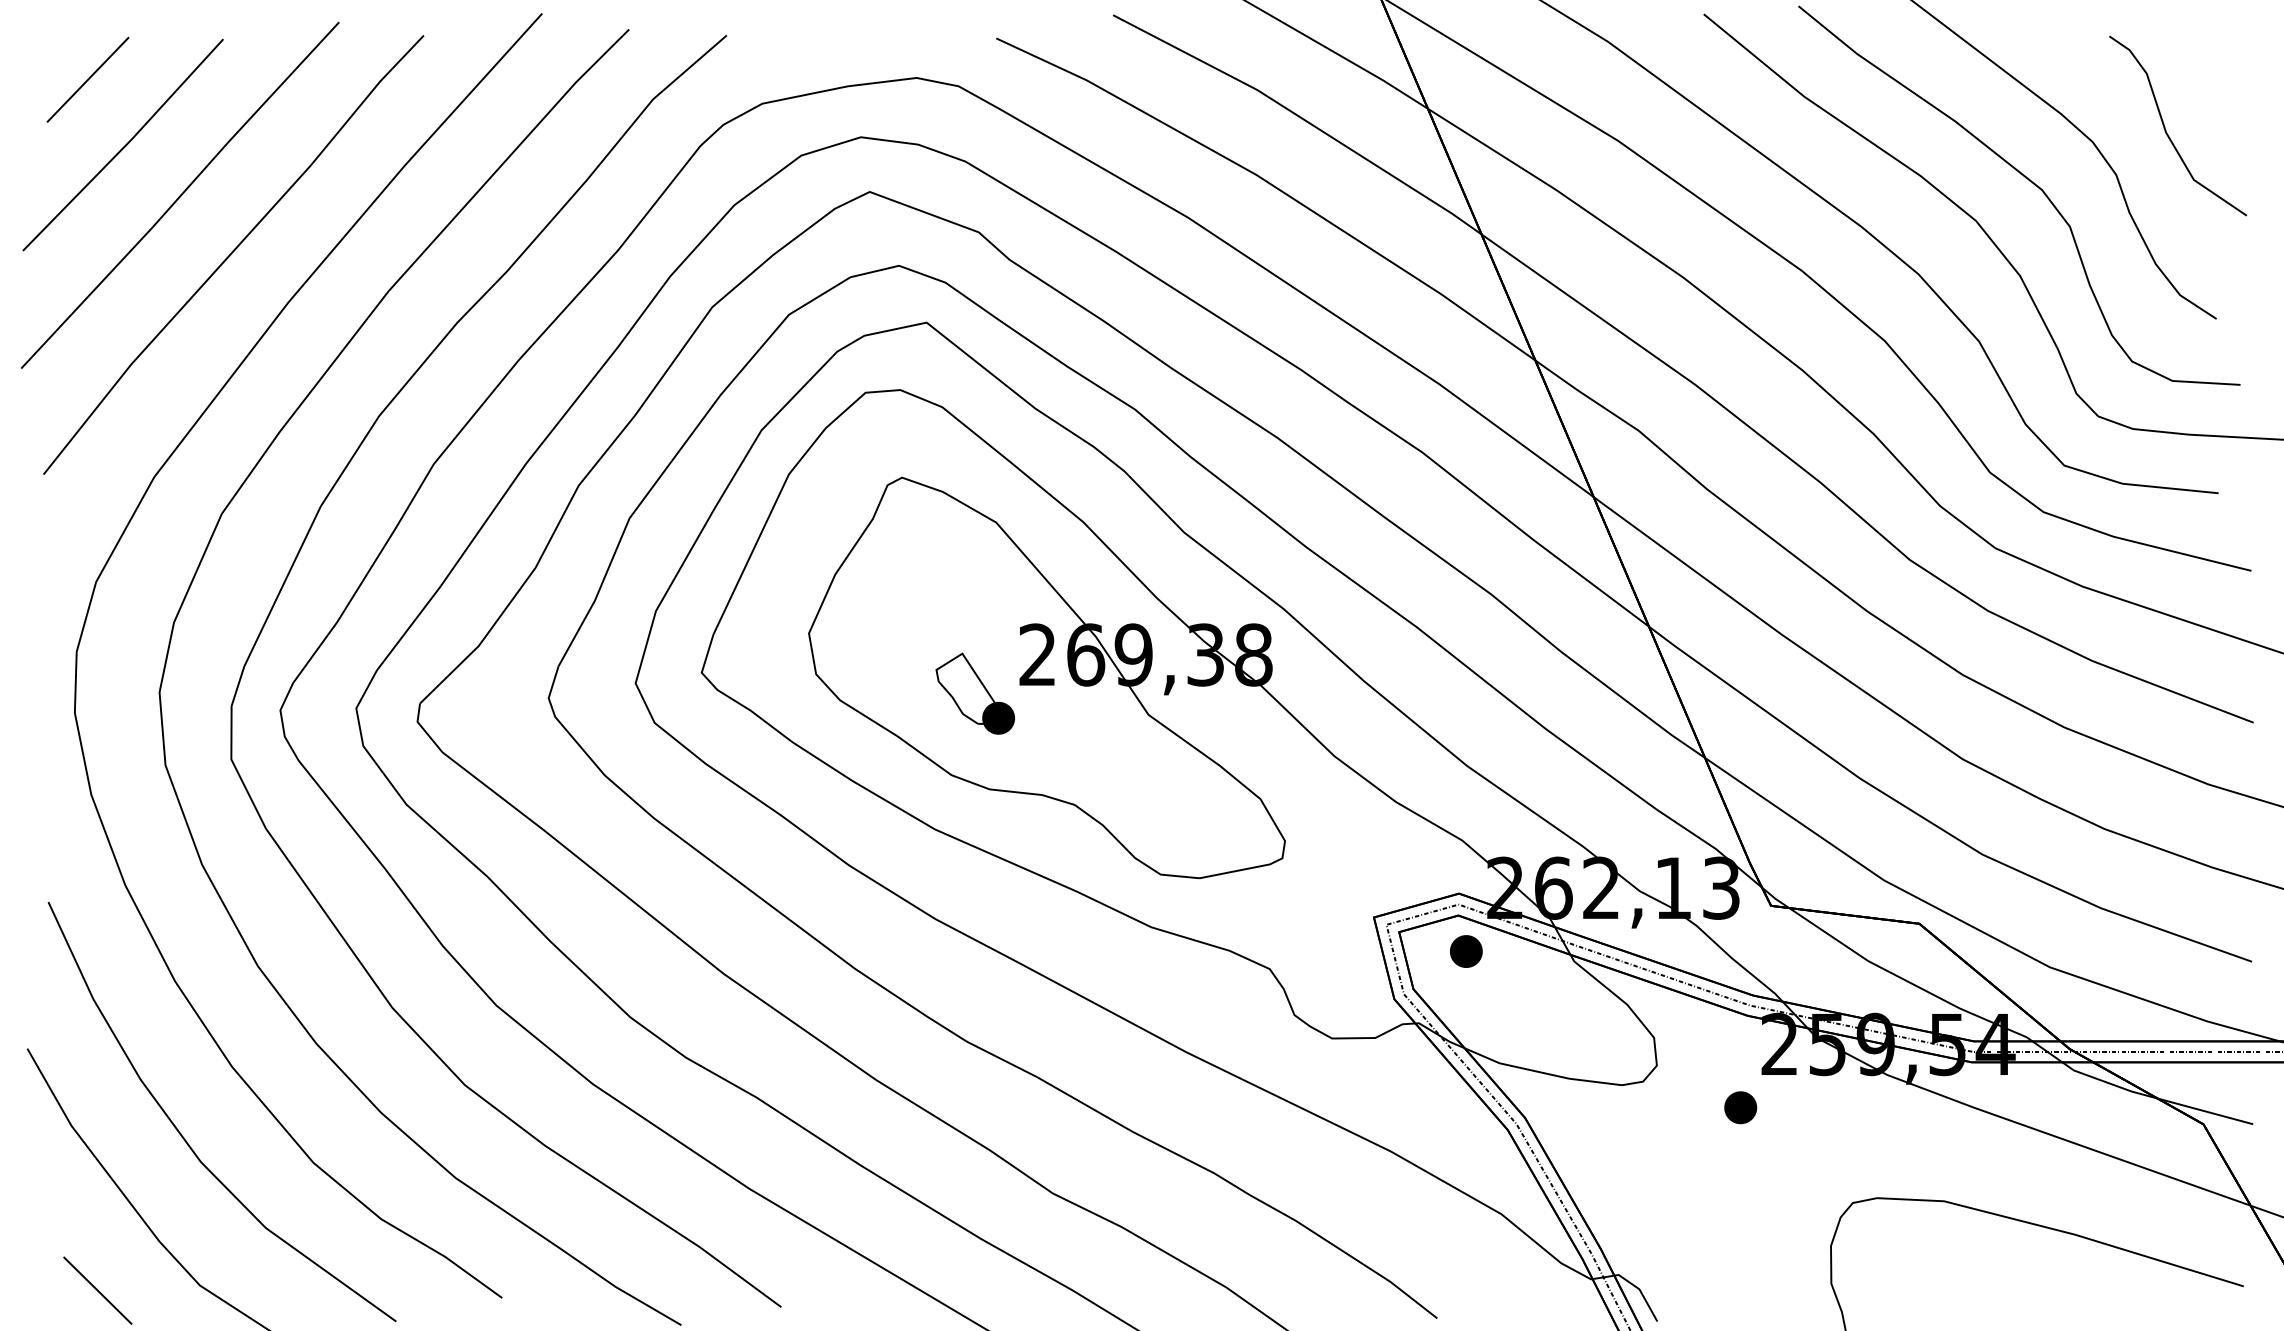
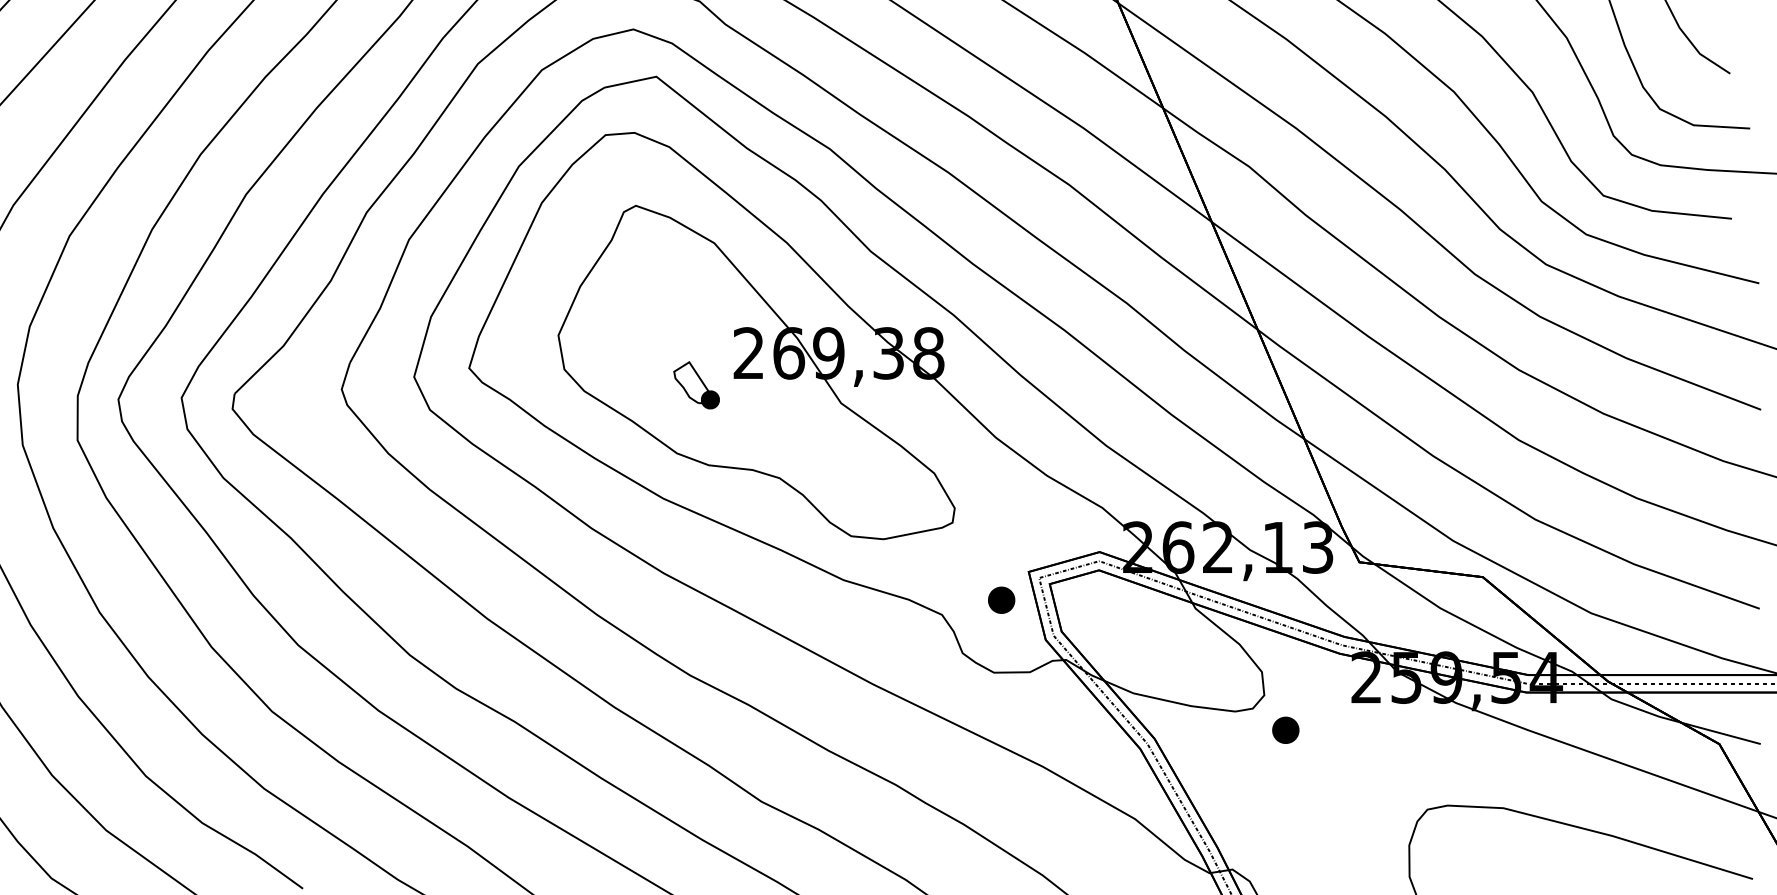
part: (974, 693) -> (696, 385), size x0.7
part: (1466, 951) -> (1001, 600), moved
part: (1740, 1107) -> (1285, 730), moved

